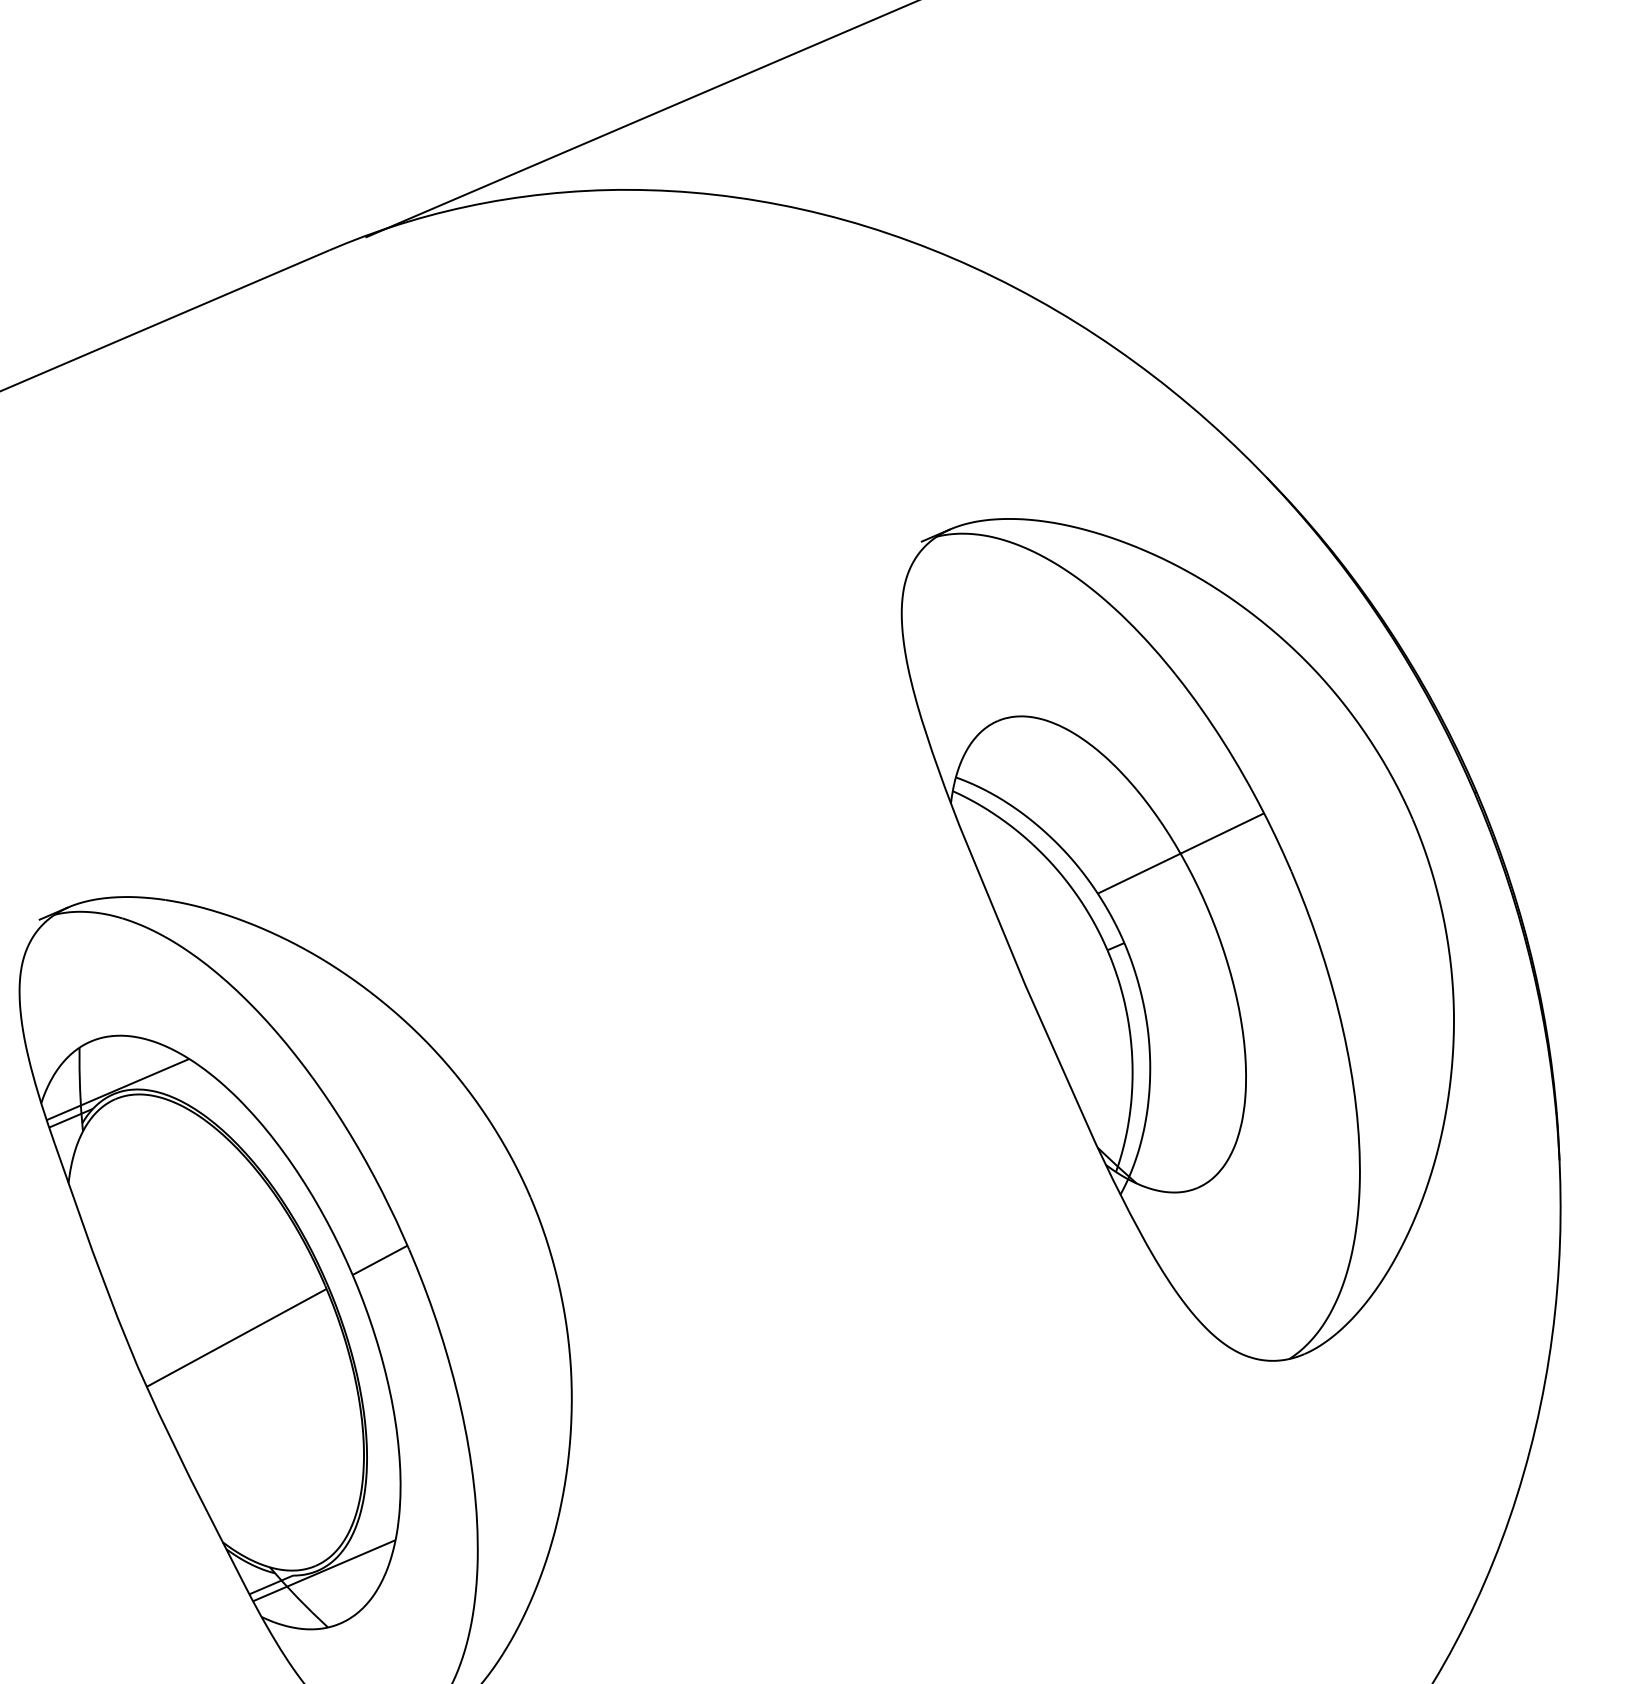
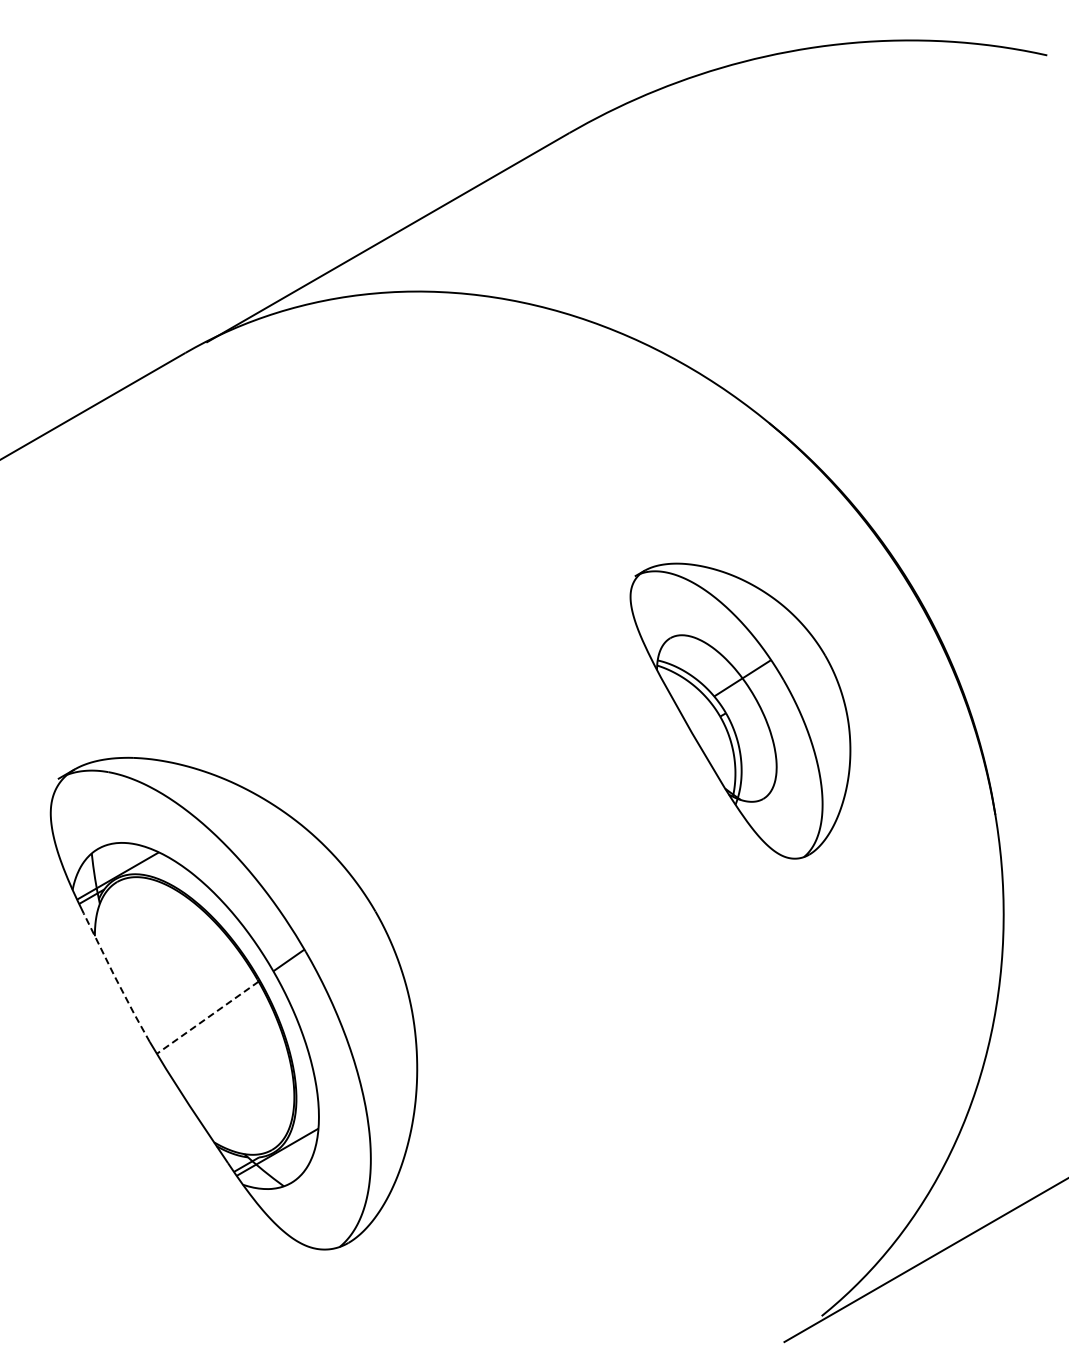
part: (1164, 940) -> (740, 710), size x0.6
line: (93, 1256) -> (115, 978), solid -> dashed
line: (236, 1339) -> (207, 1018), solid -> dashed

